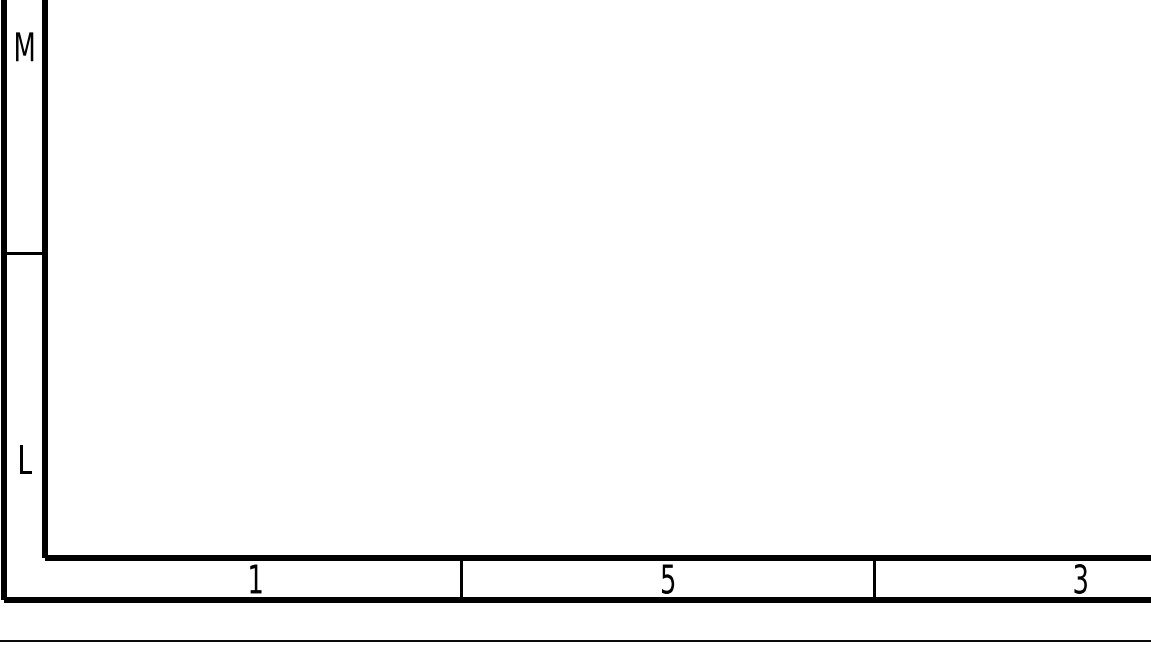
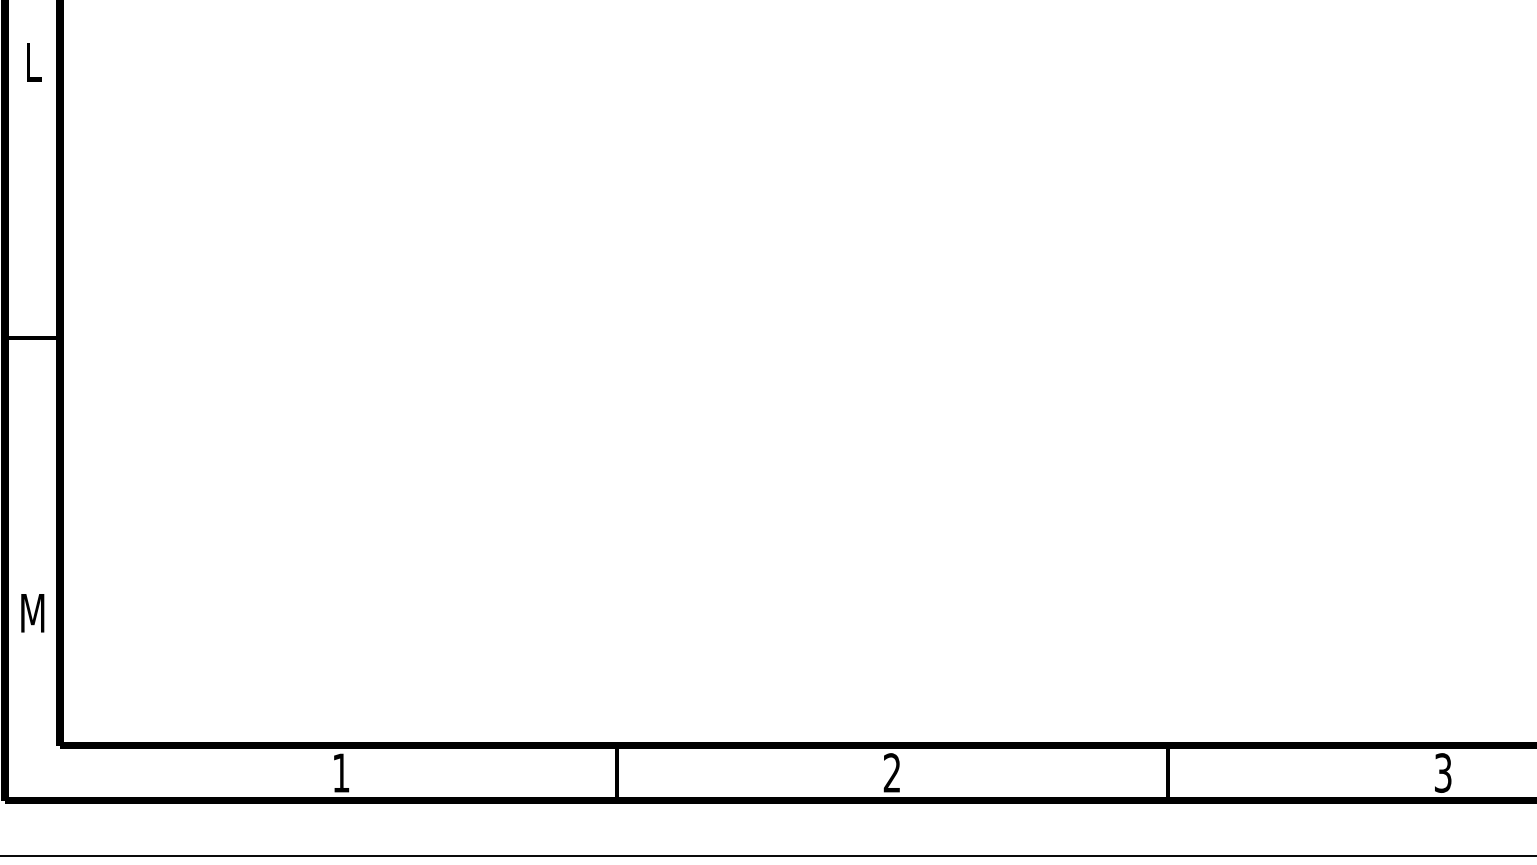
text: (24, 46) -> (32, 61), M -> L
text: (24, 459) -> (32, 613), L -> M
text: (667, 578) -> (891, 772), 5 -> 2

